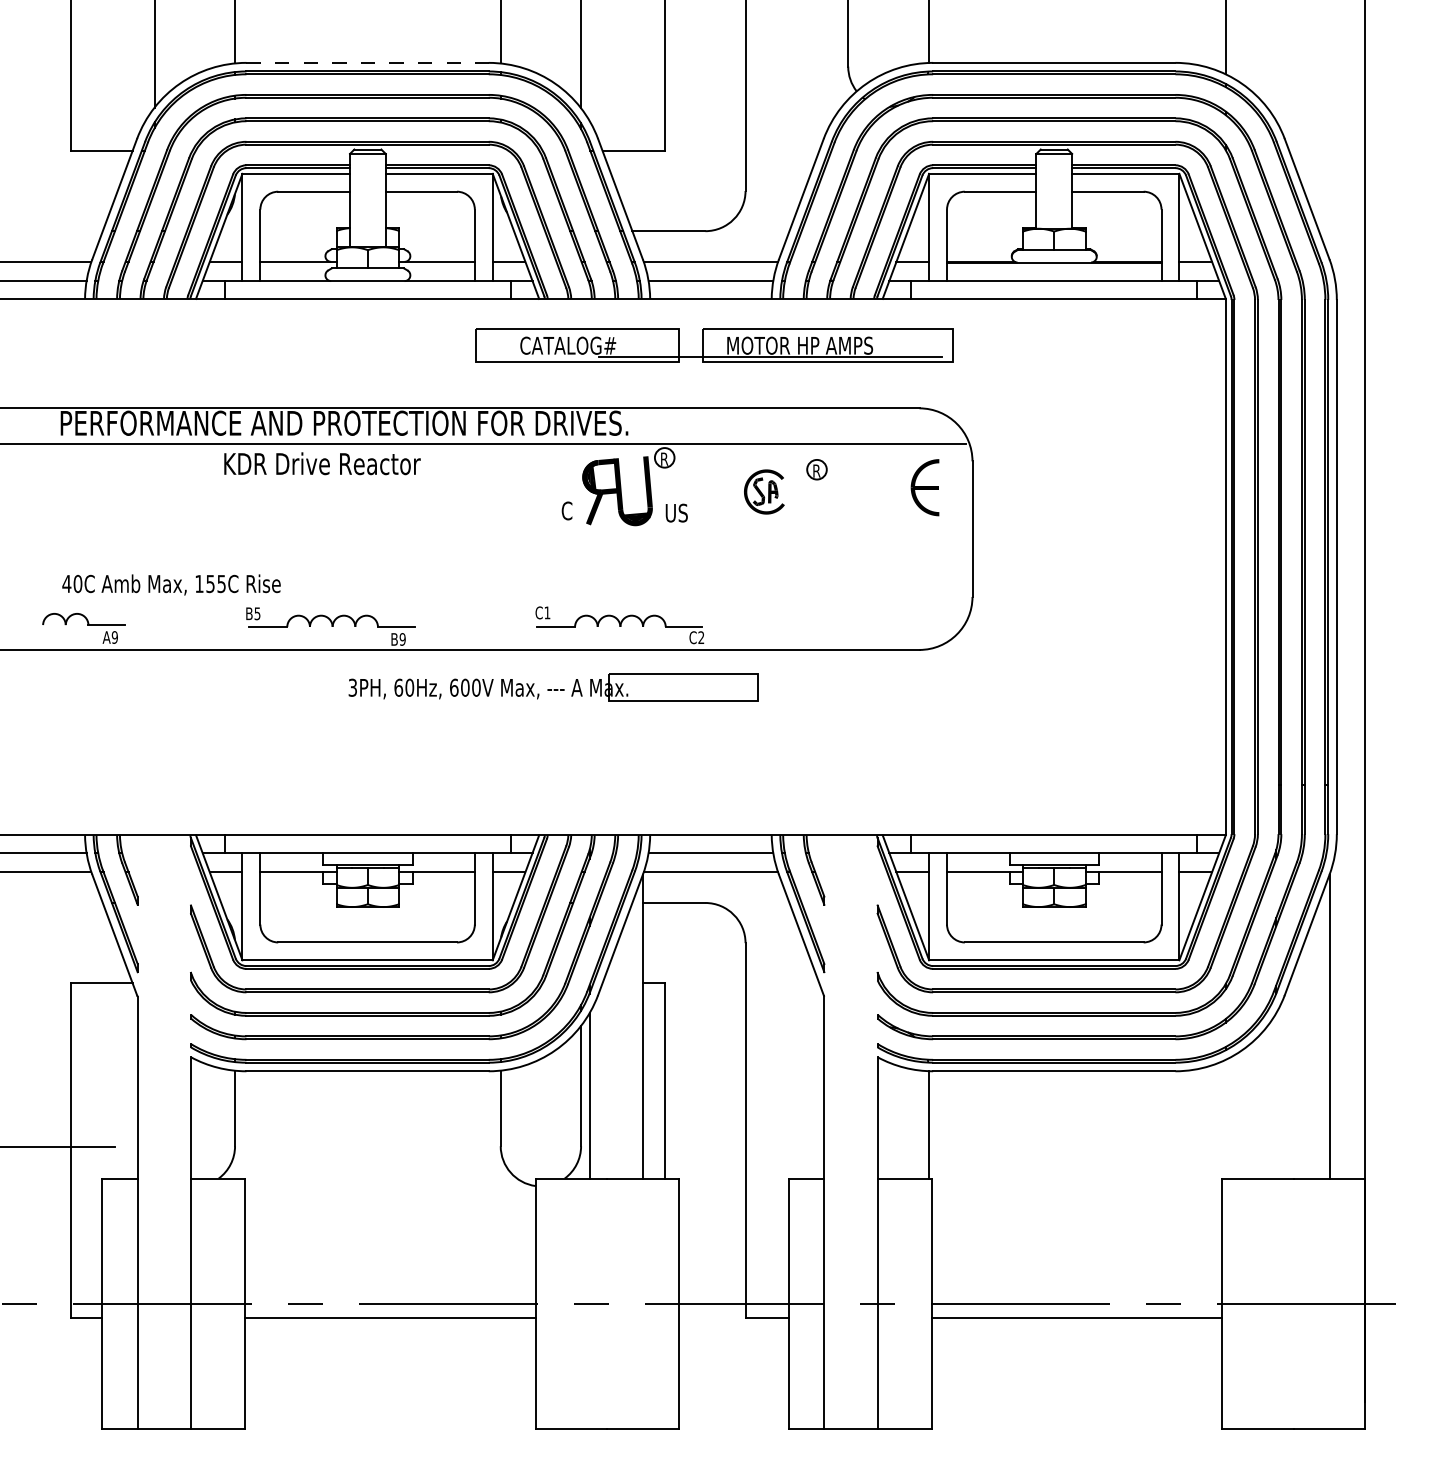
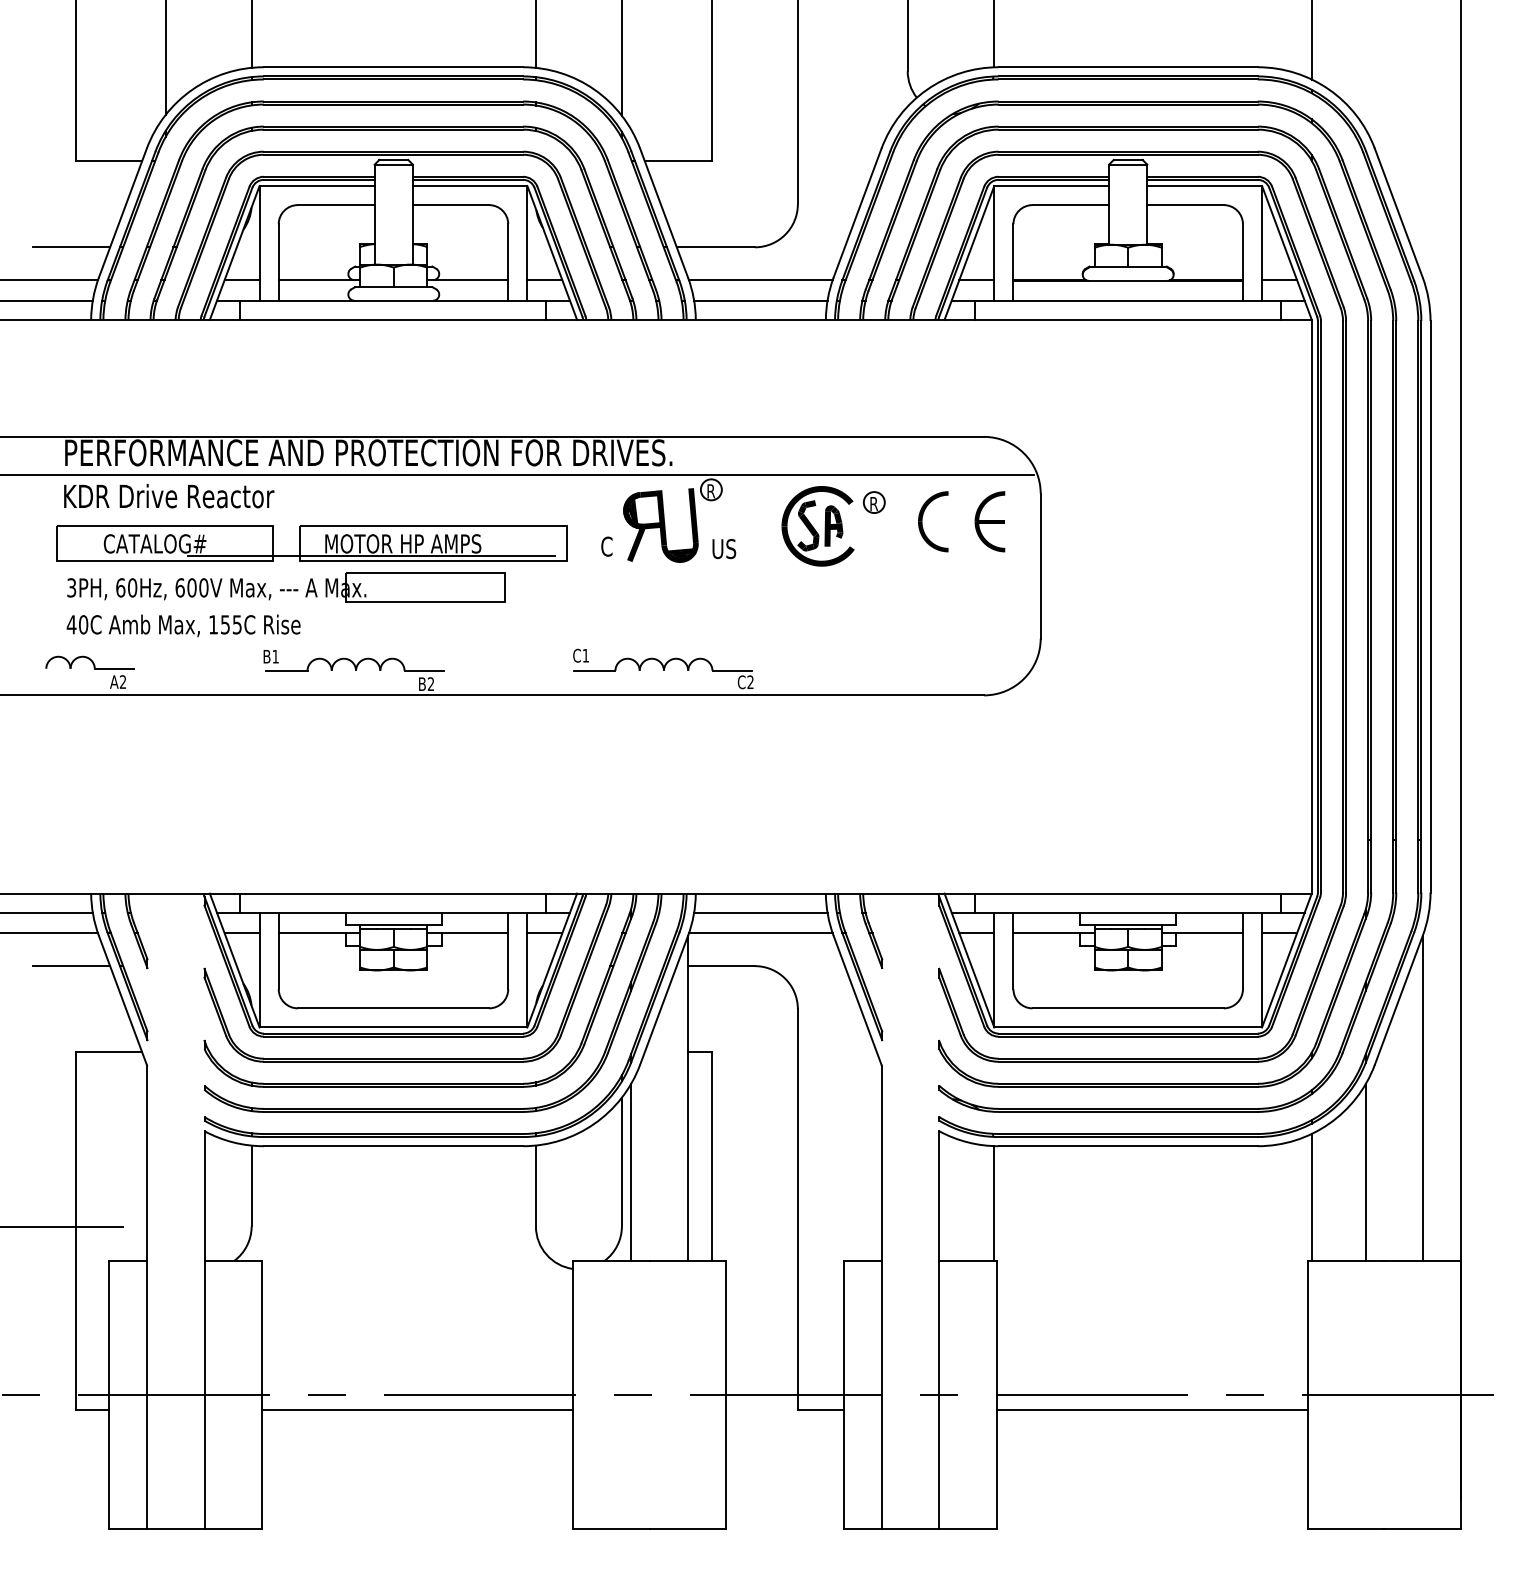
line: (367, 63) -> (393, 67), dashed -> solid
line: (66, 231) -> (71, 247), added
part: (714, 345) -> (311, 543), moved
text: (322, 464) -> (169, 496), moved
part: (862, 487) -> (922, 521), added
part: (763, 492) -> (817, 526), size x1.67
text: (257, 613) -> (275, 656), B5 -> B1
text: (114, 636) -> (122, 681), A9 -> A2
text: (402, 639) -> (430, 684), B9 -> B2
part: (553, 687) -> (286, 587), moved
line: (66, 903) -> (71, 966), added
line: (1276, 1095) -> (1365, 1172), added
line: (1225, 1118) -> (1311, 1196), added

